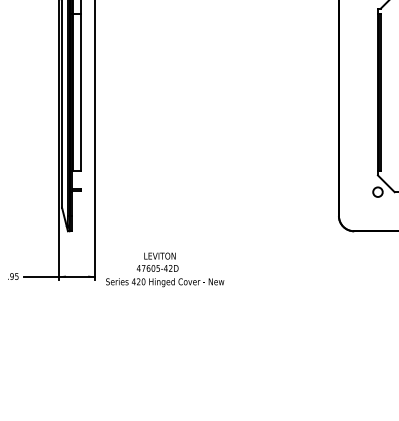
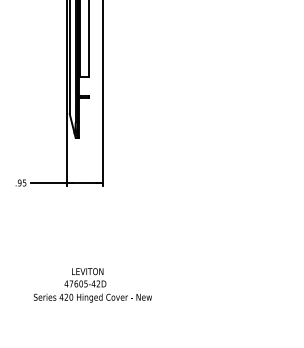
part: (165, 269) -> (93, 284), moved

